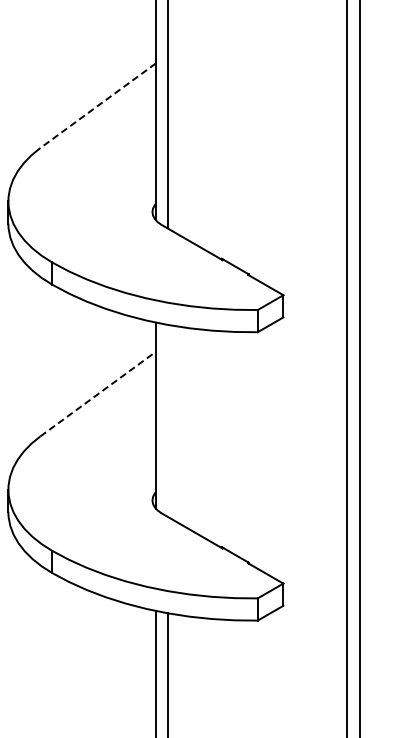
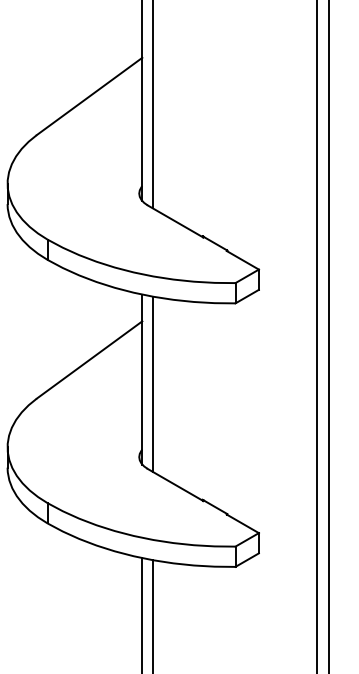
line: (98, 105) -> (89, 96), dashed -> solid
line: (98, 394) -> (89, 360), dashed -> solid
line: (167, 420) -> (152, 384), added

